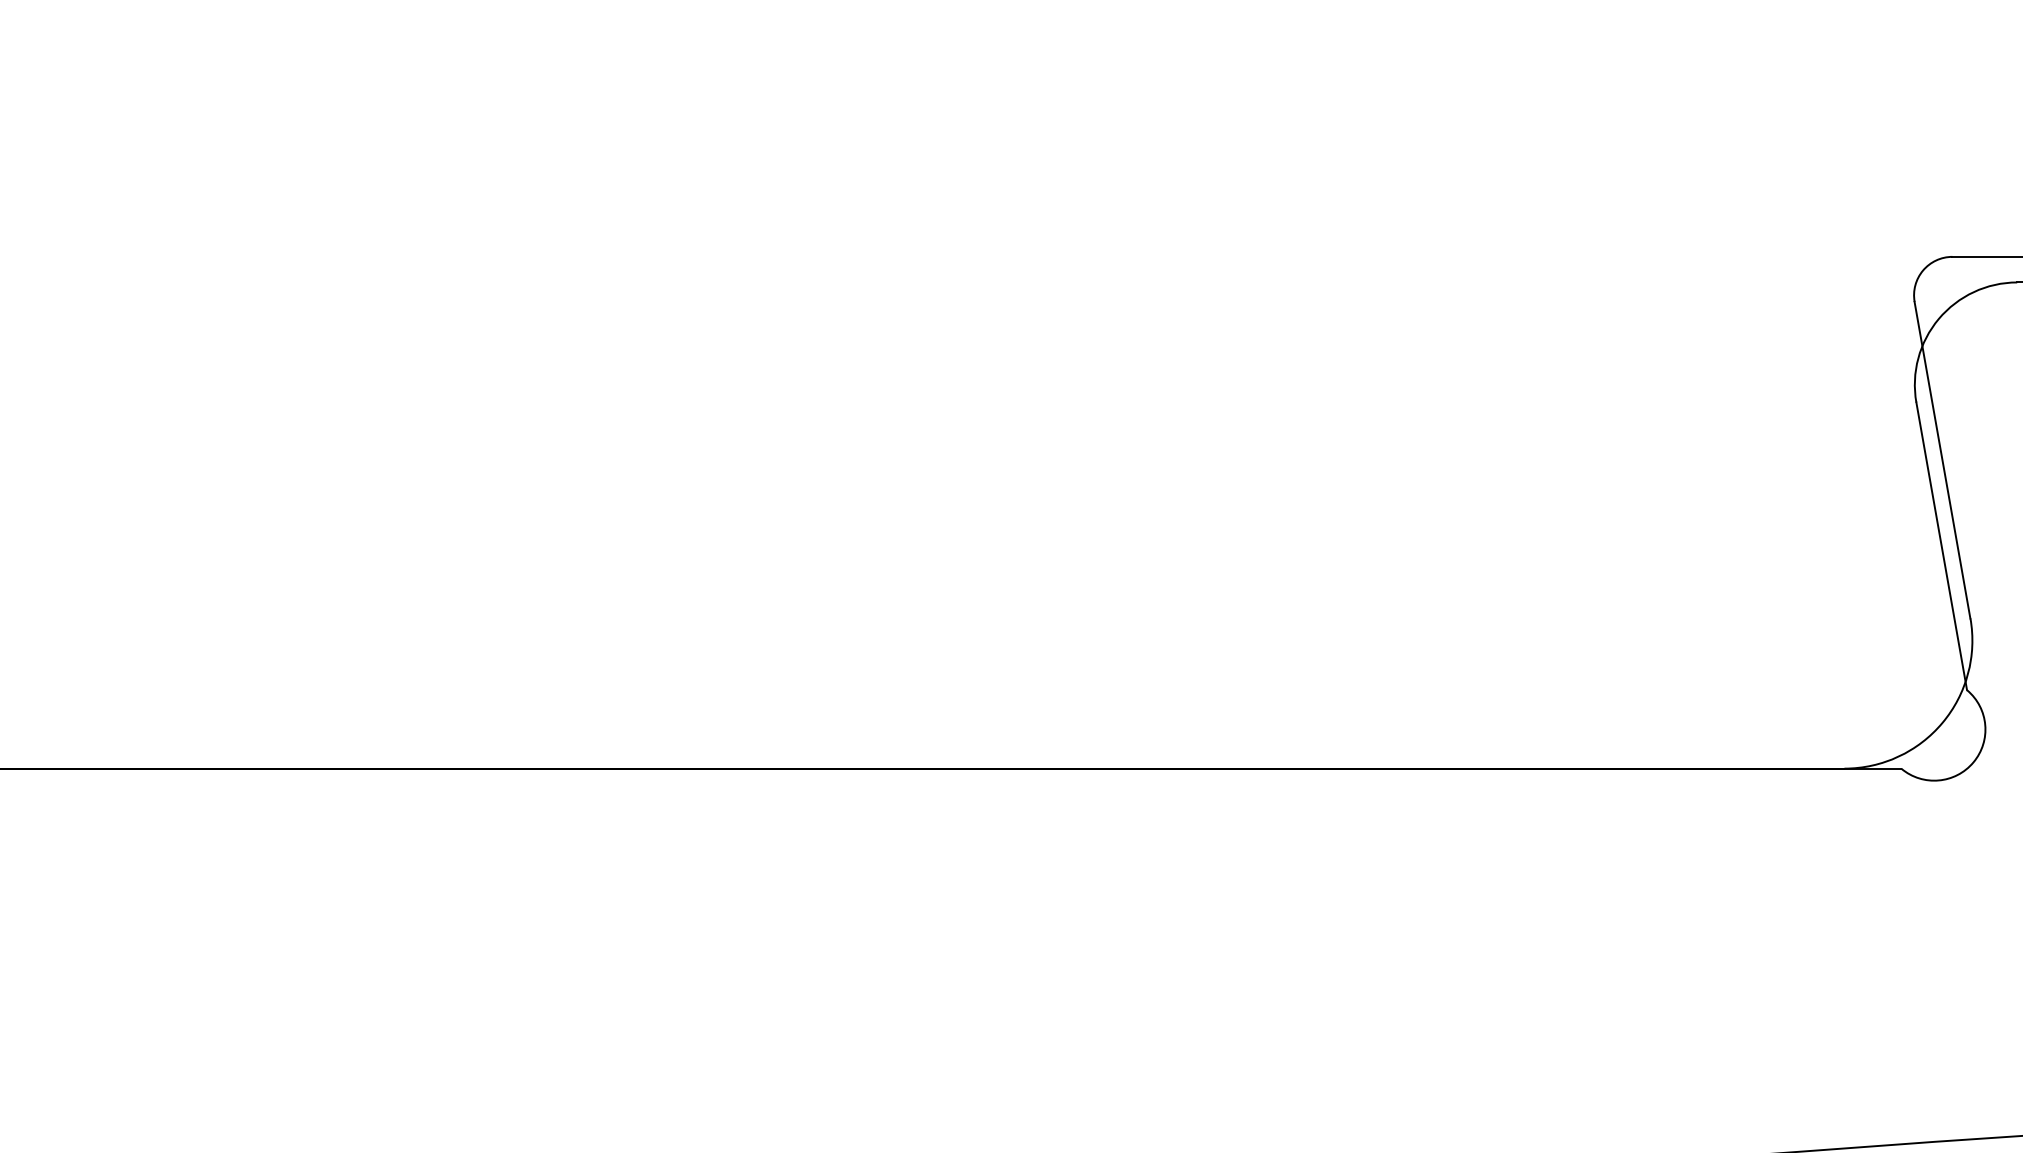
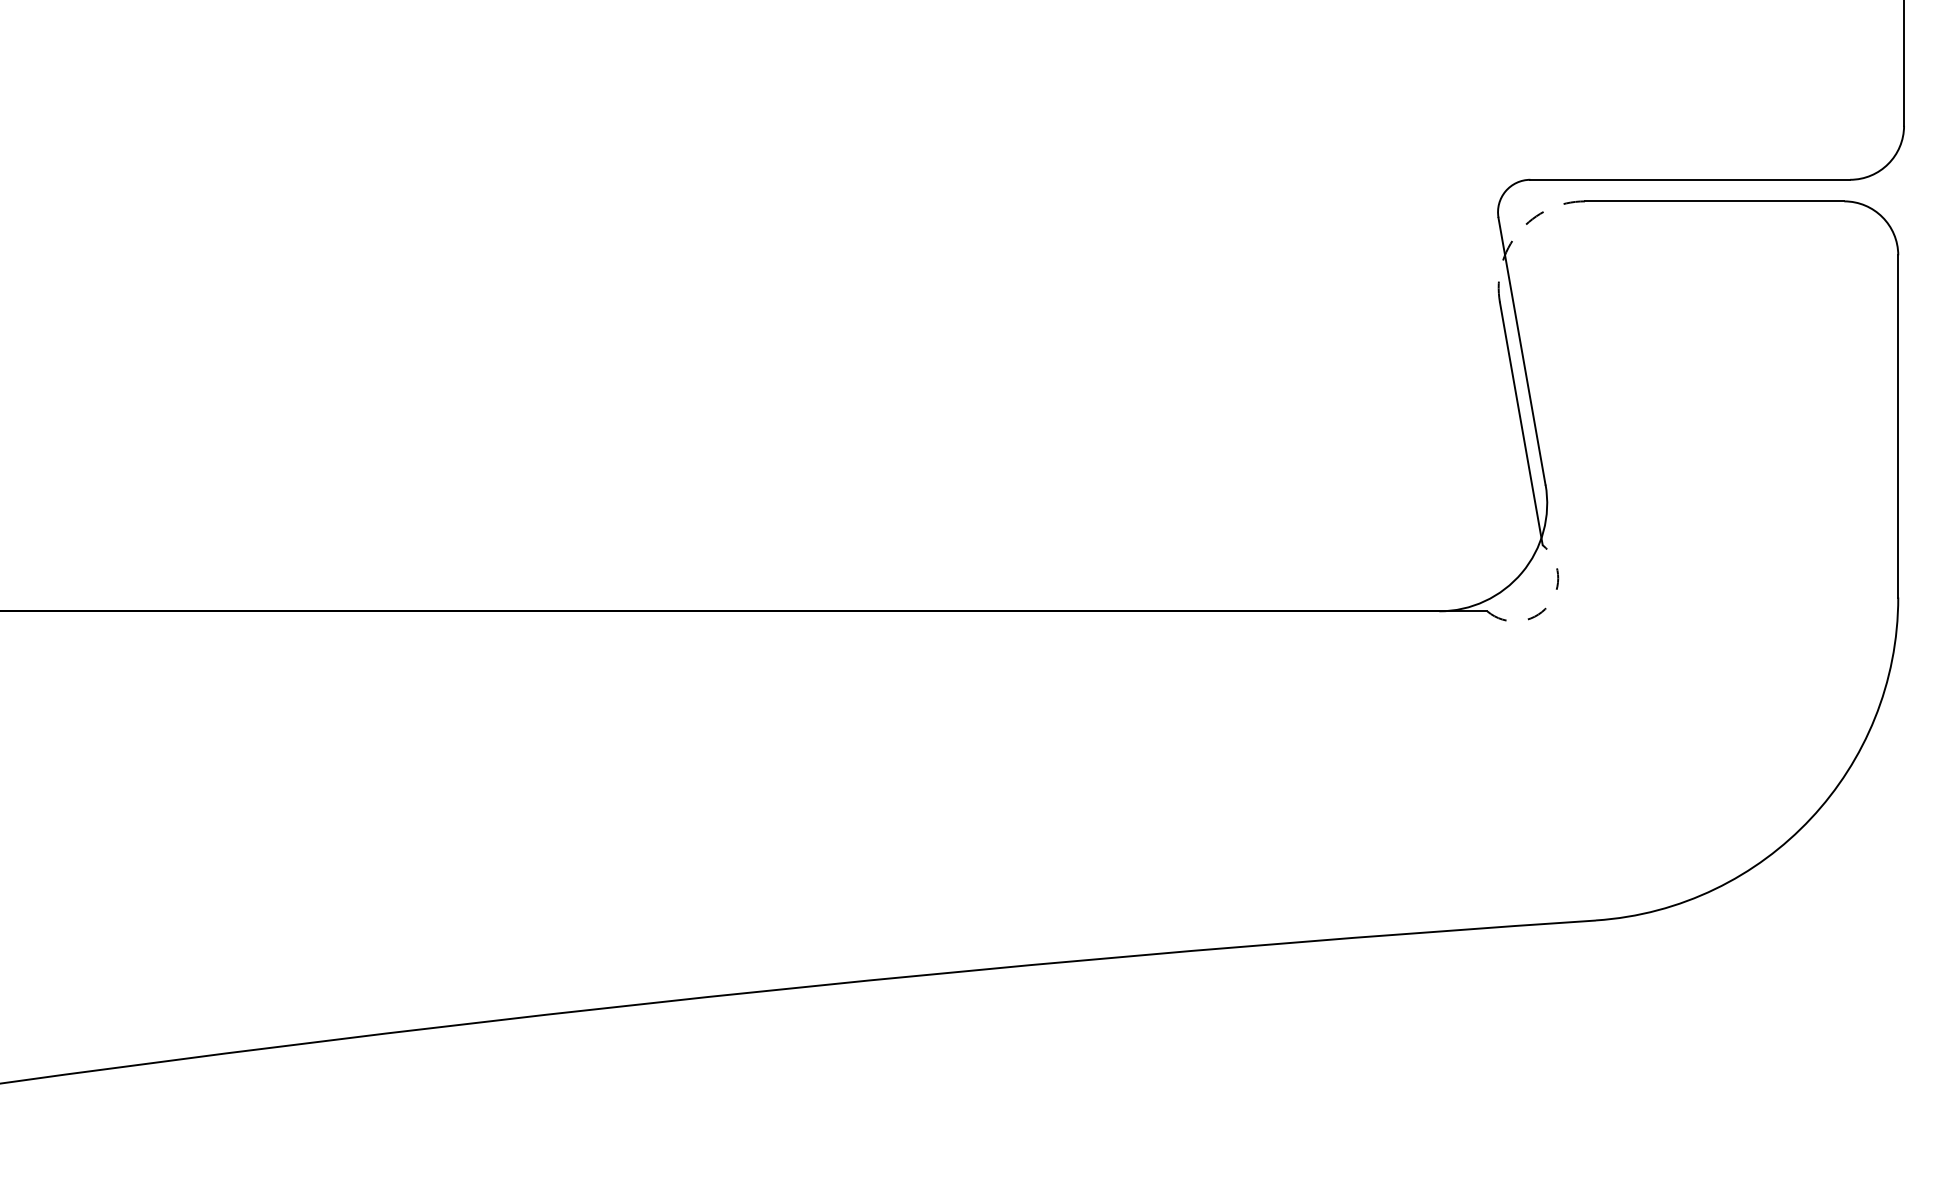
arc: (1938, 319) -> (1518, 232), solid -> dashed
arc: (1973, 762) -> (1548, 606), solid -> dashed

